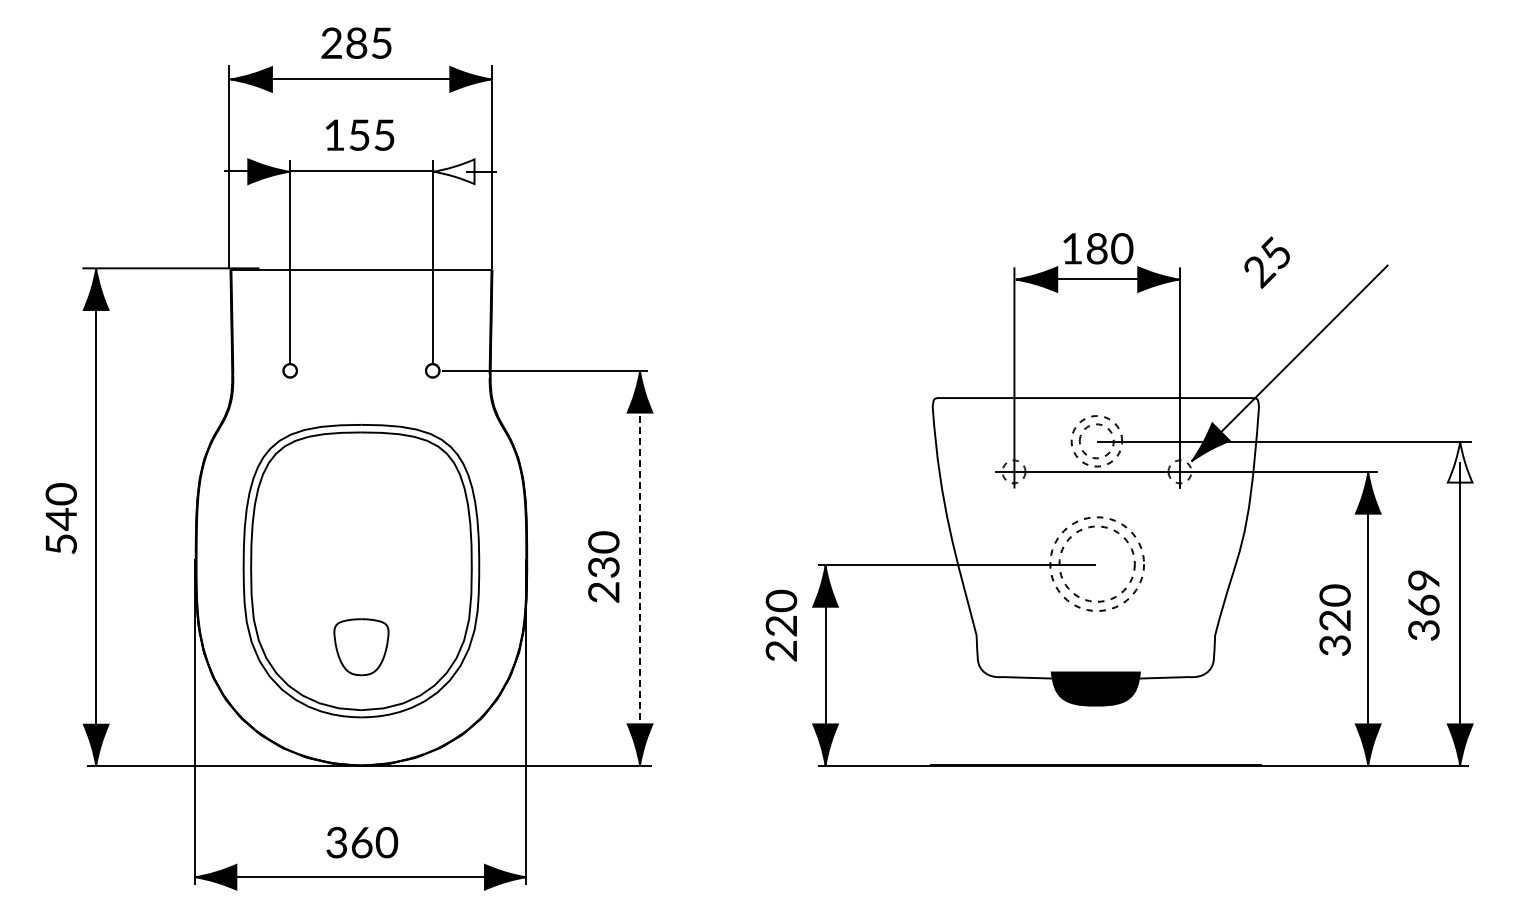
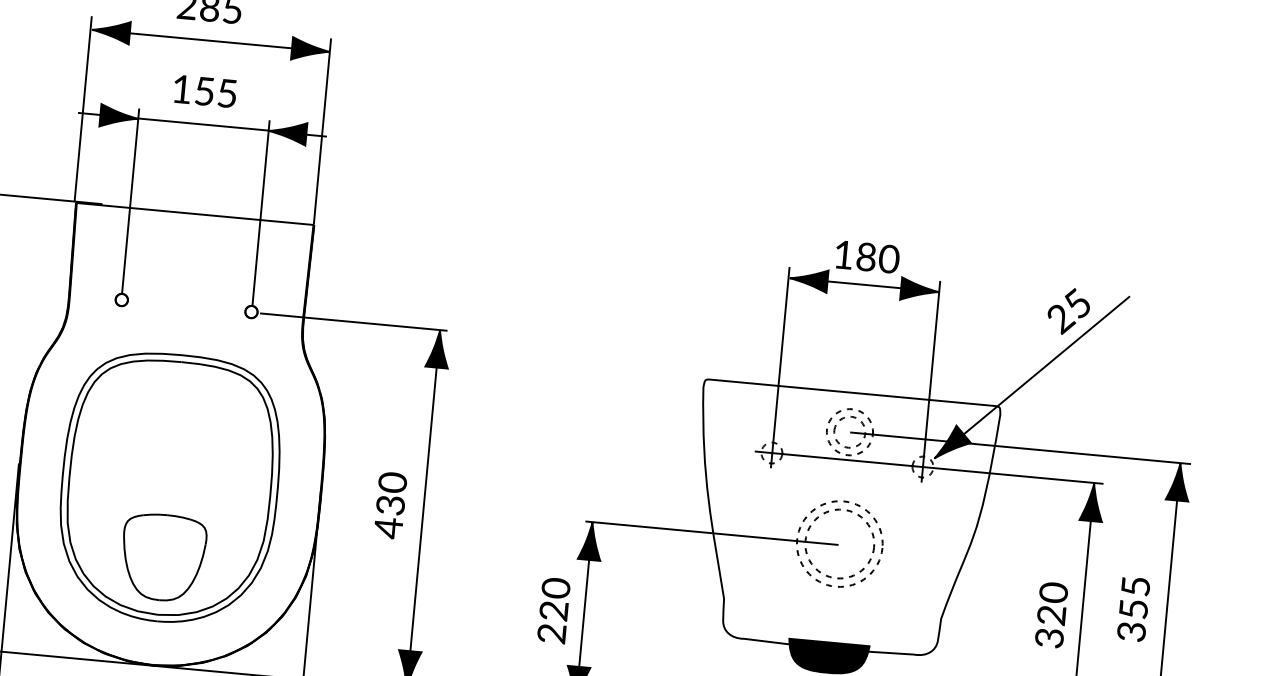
fill: (453, 171) -> (287, 132), added
text: (1266, 262) -> (1068, 311), moved
fill: (1459, 461) -> (1178, 481), added
line: (640, 559) -> (424, 501), dashed -> solid
text: (603, 592) -> (388, 528), 230 -> 430
text: (1423, 592) -> (1134, 597), 369 -> 355
text: (781, 625) -> (554, 610), moved
part: (361, 646) -> (163, 556), size x1.67

